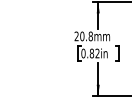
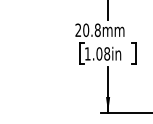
text: (90, 53) -> (97, 53), 0.82in -> 1.08in

